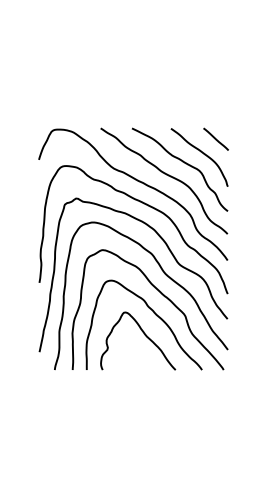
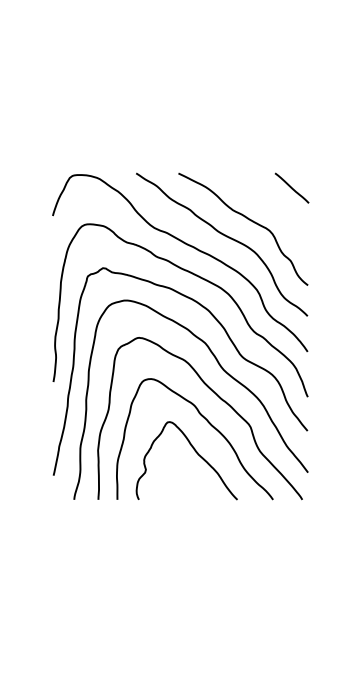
curve: (202, 153) -> (273, 207), removed

